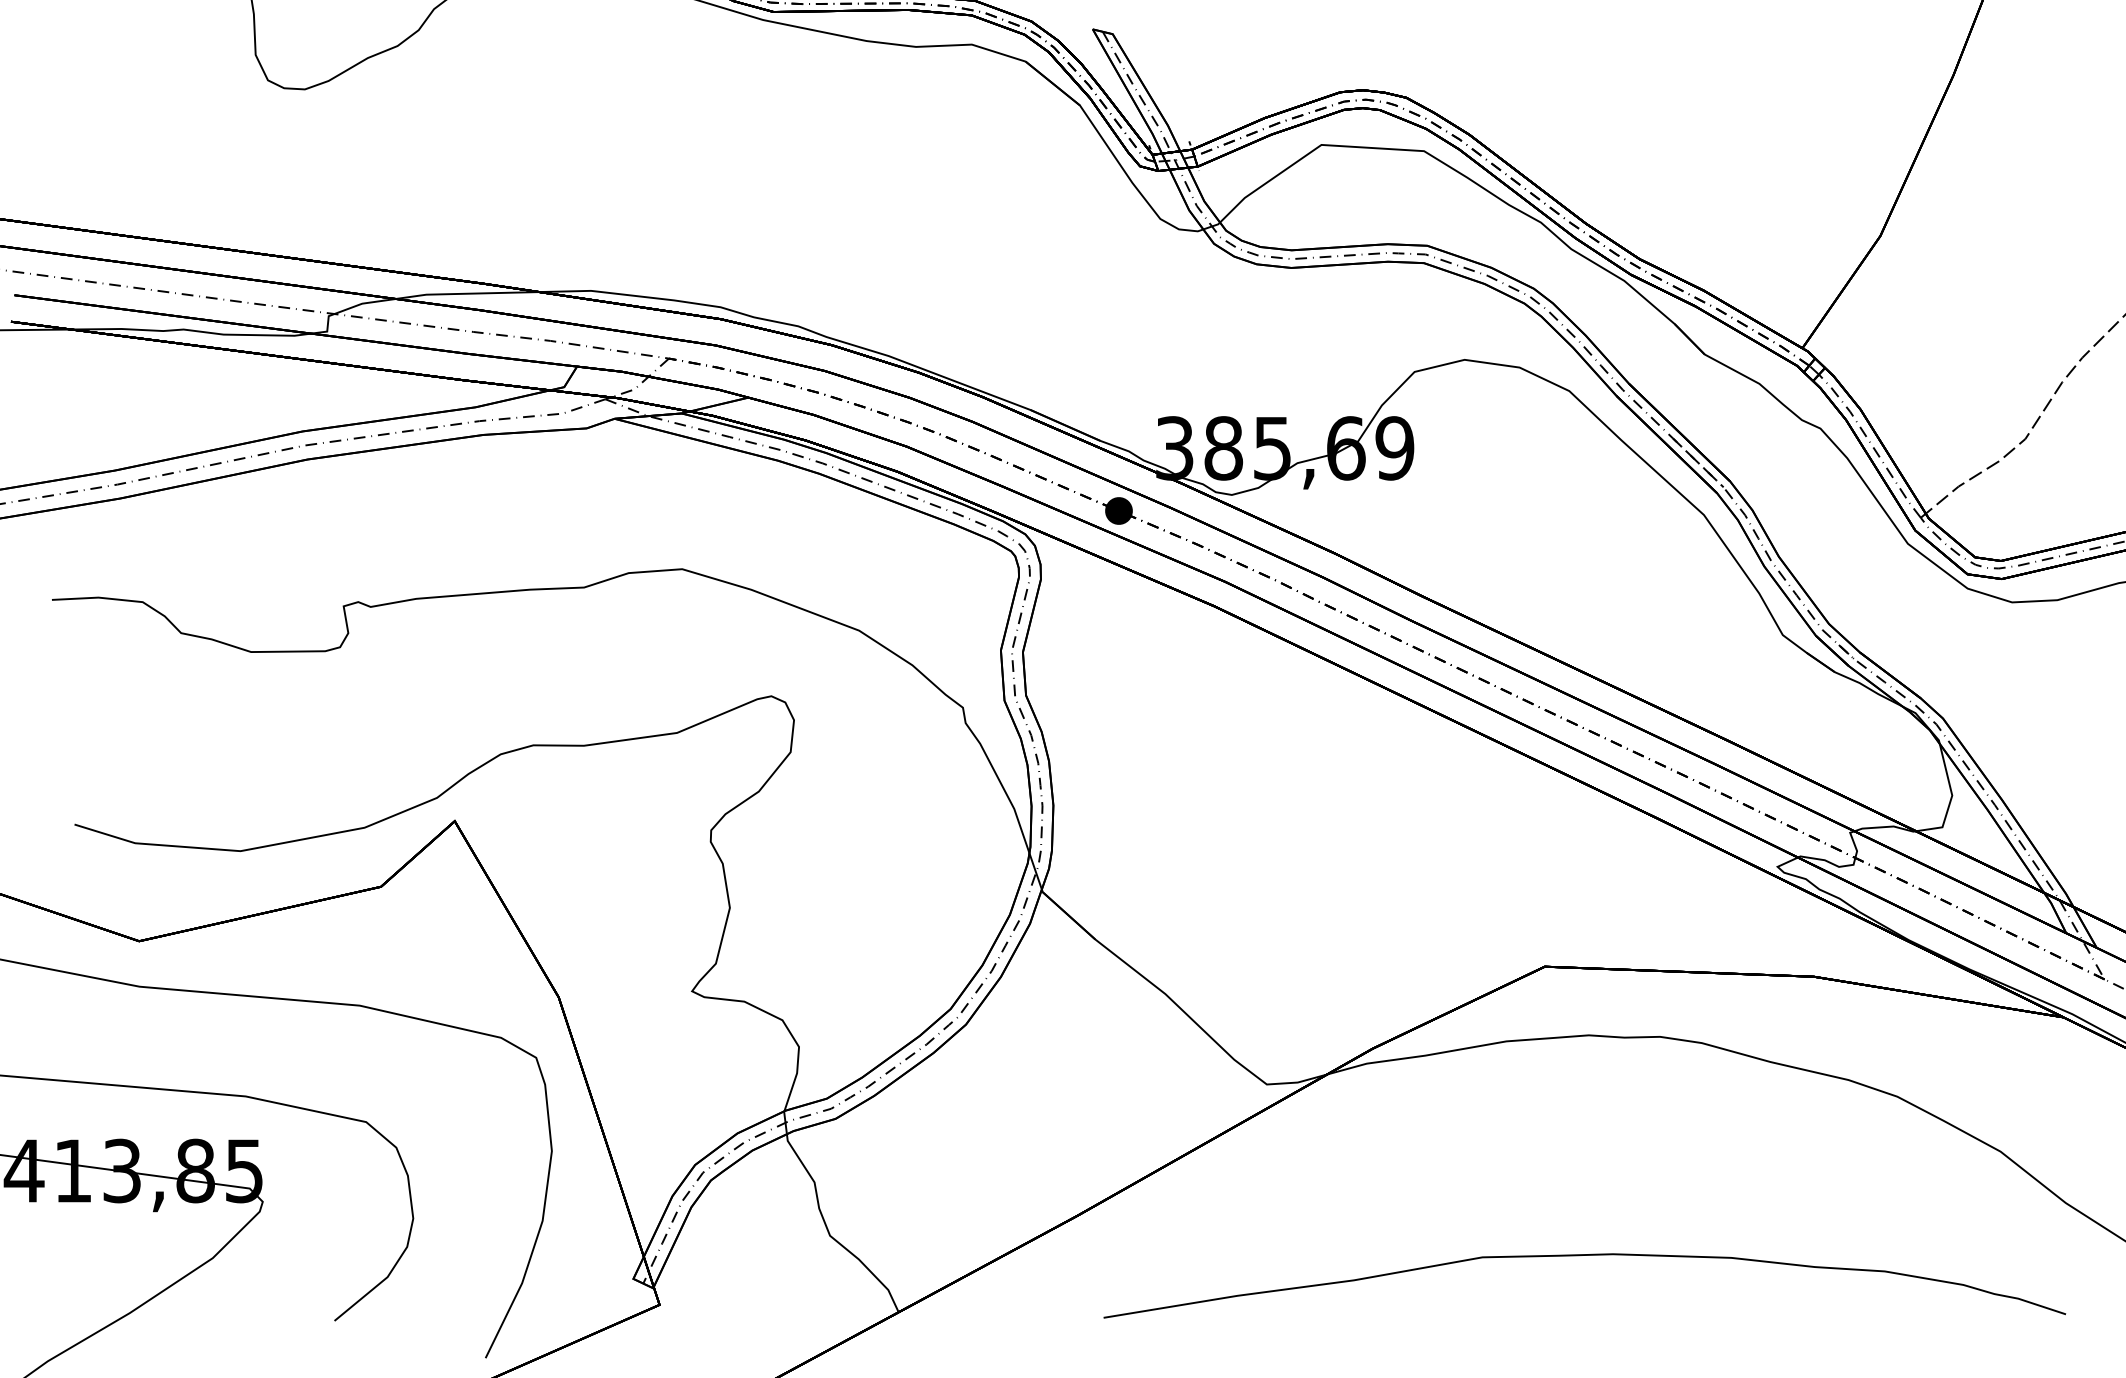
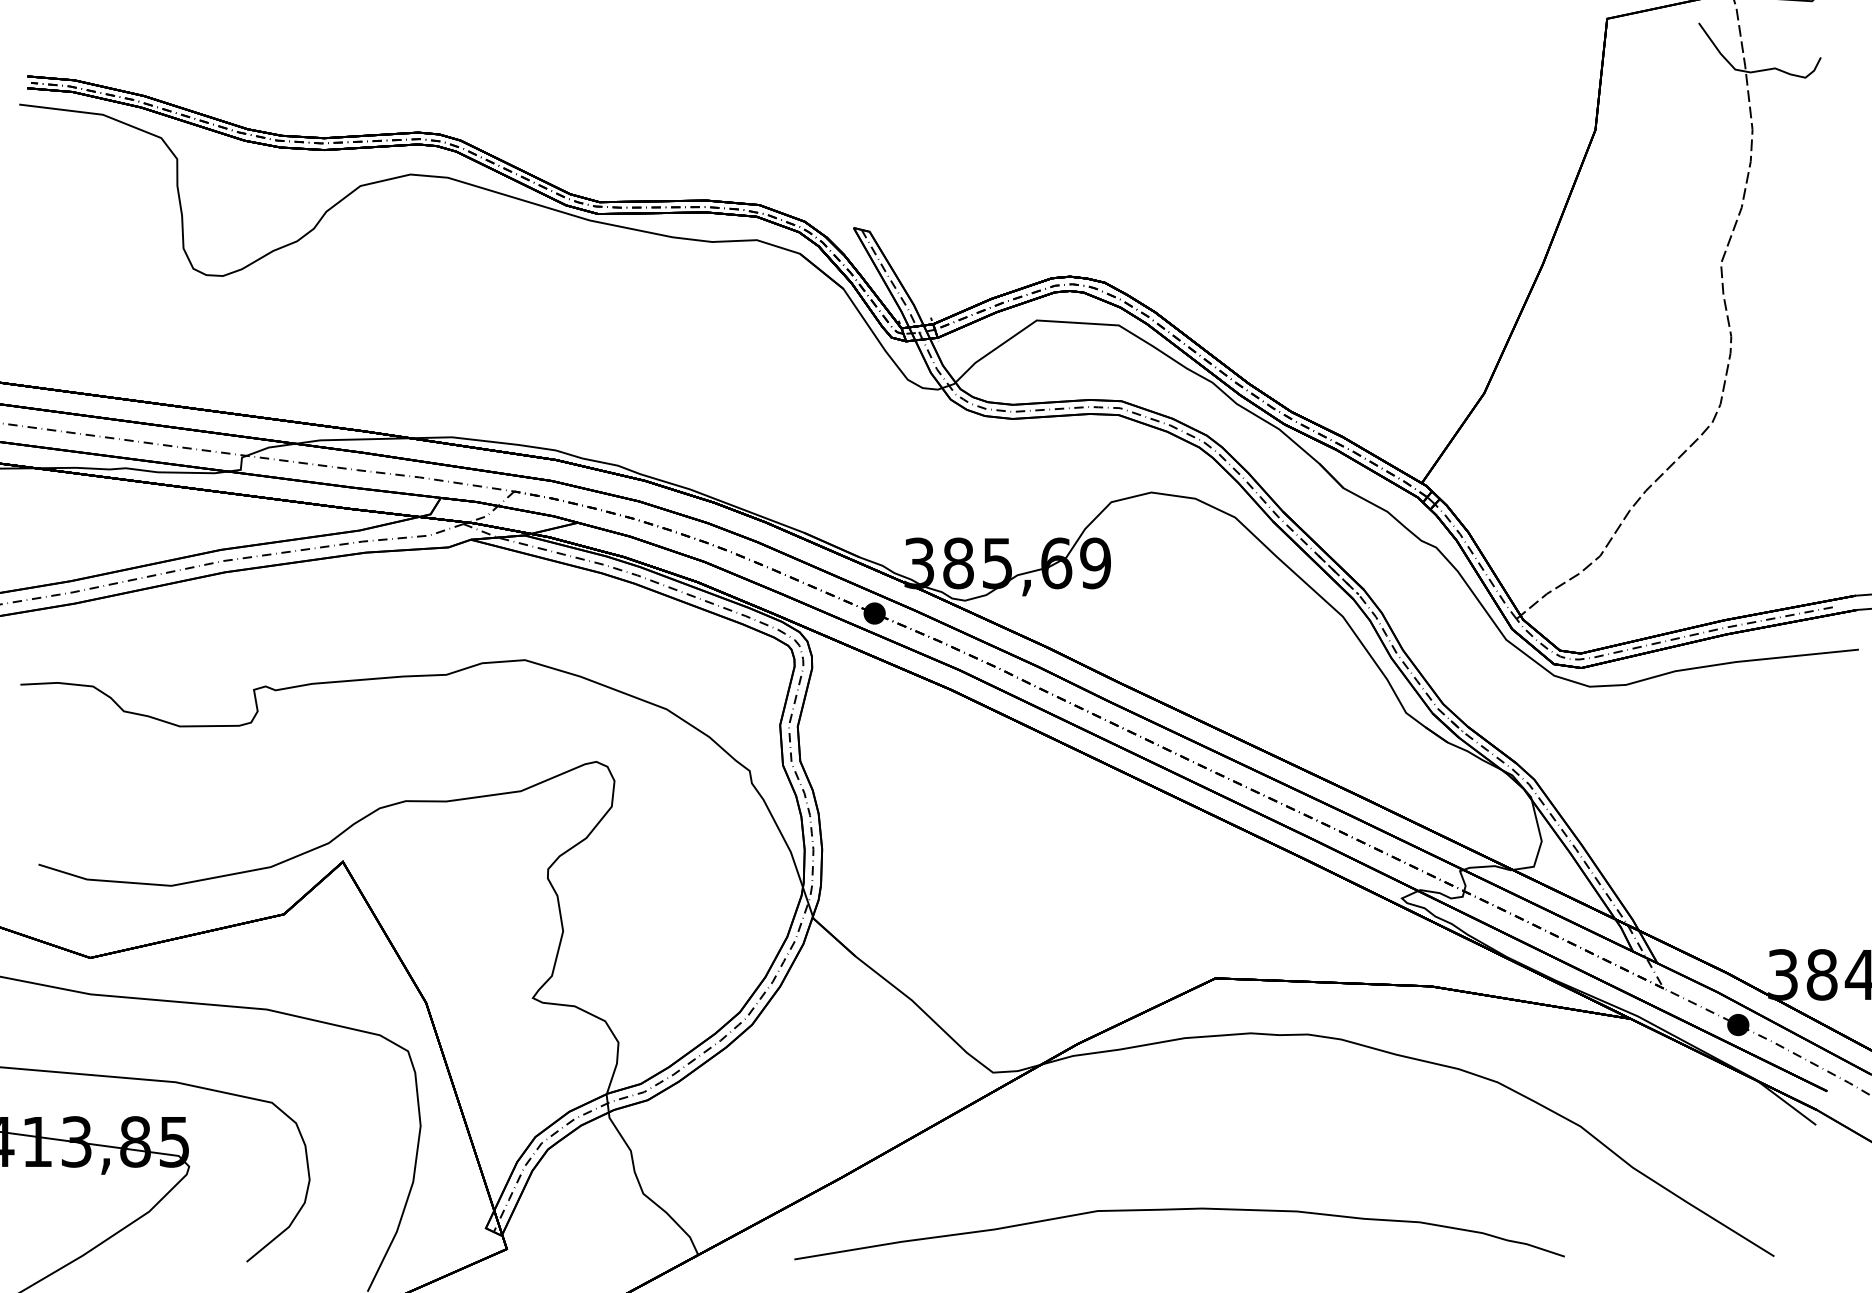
curve: (1584, 1256) -> (1179, 1210), moved

